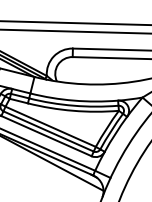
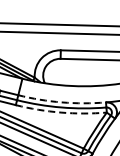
arc: (73, 100) -> (61, 102), solid -> dashed
arc: (73, 110) -> (61, 112), solid -> dashed

